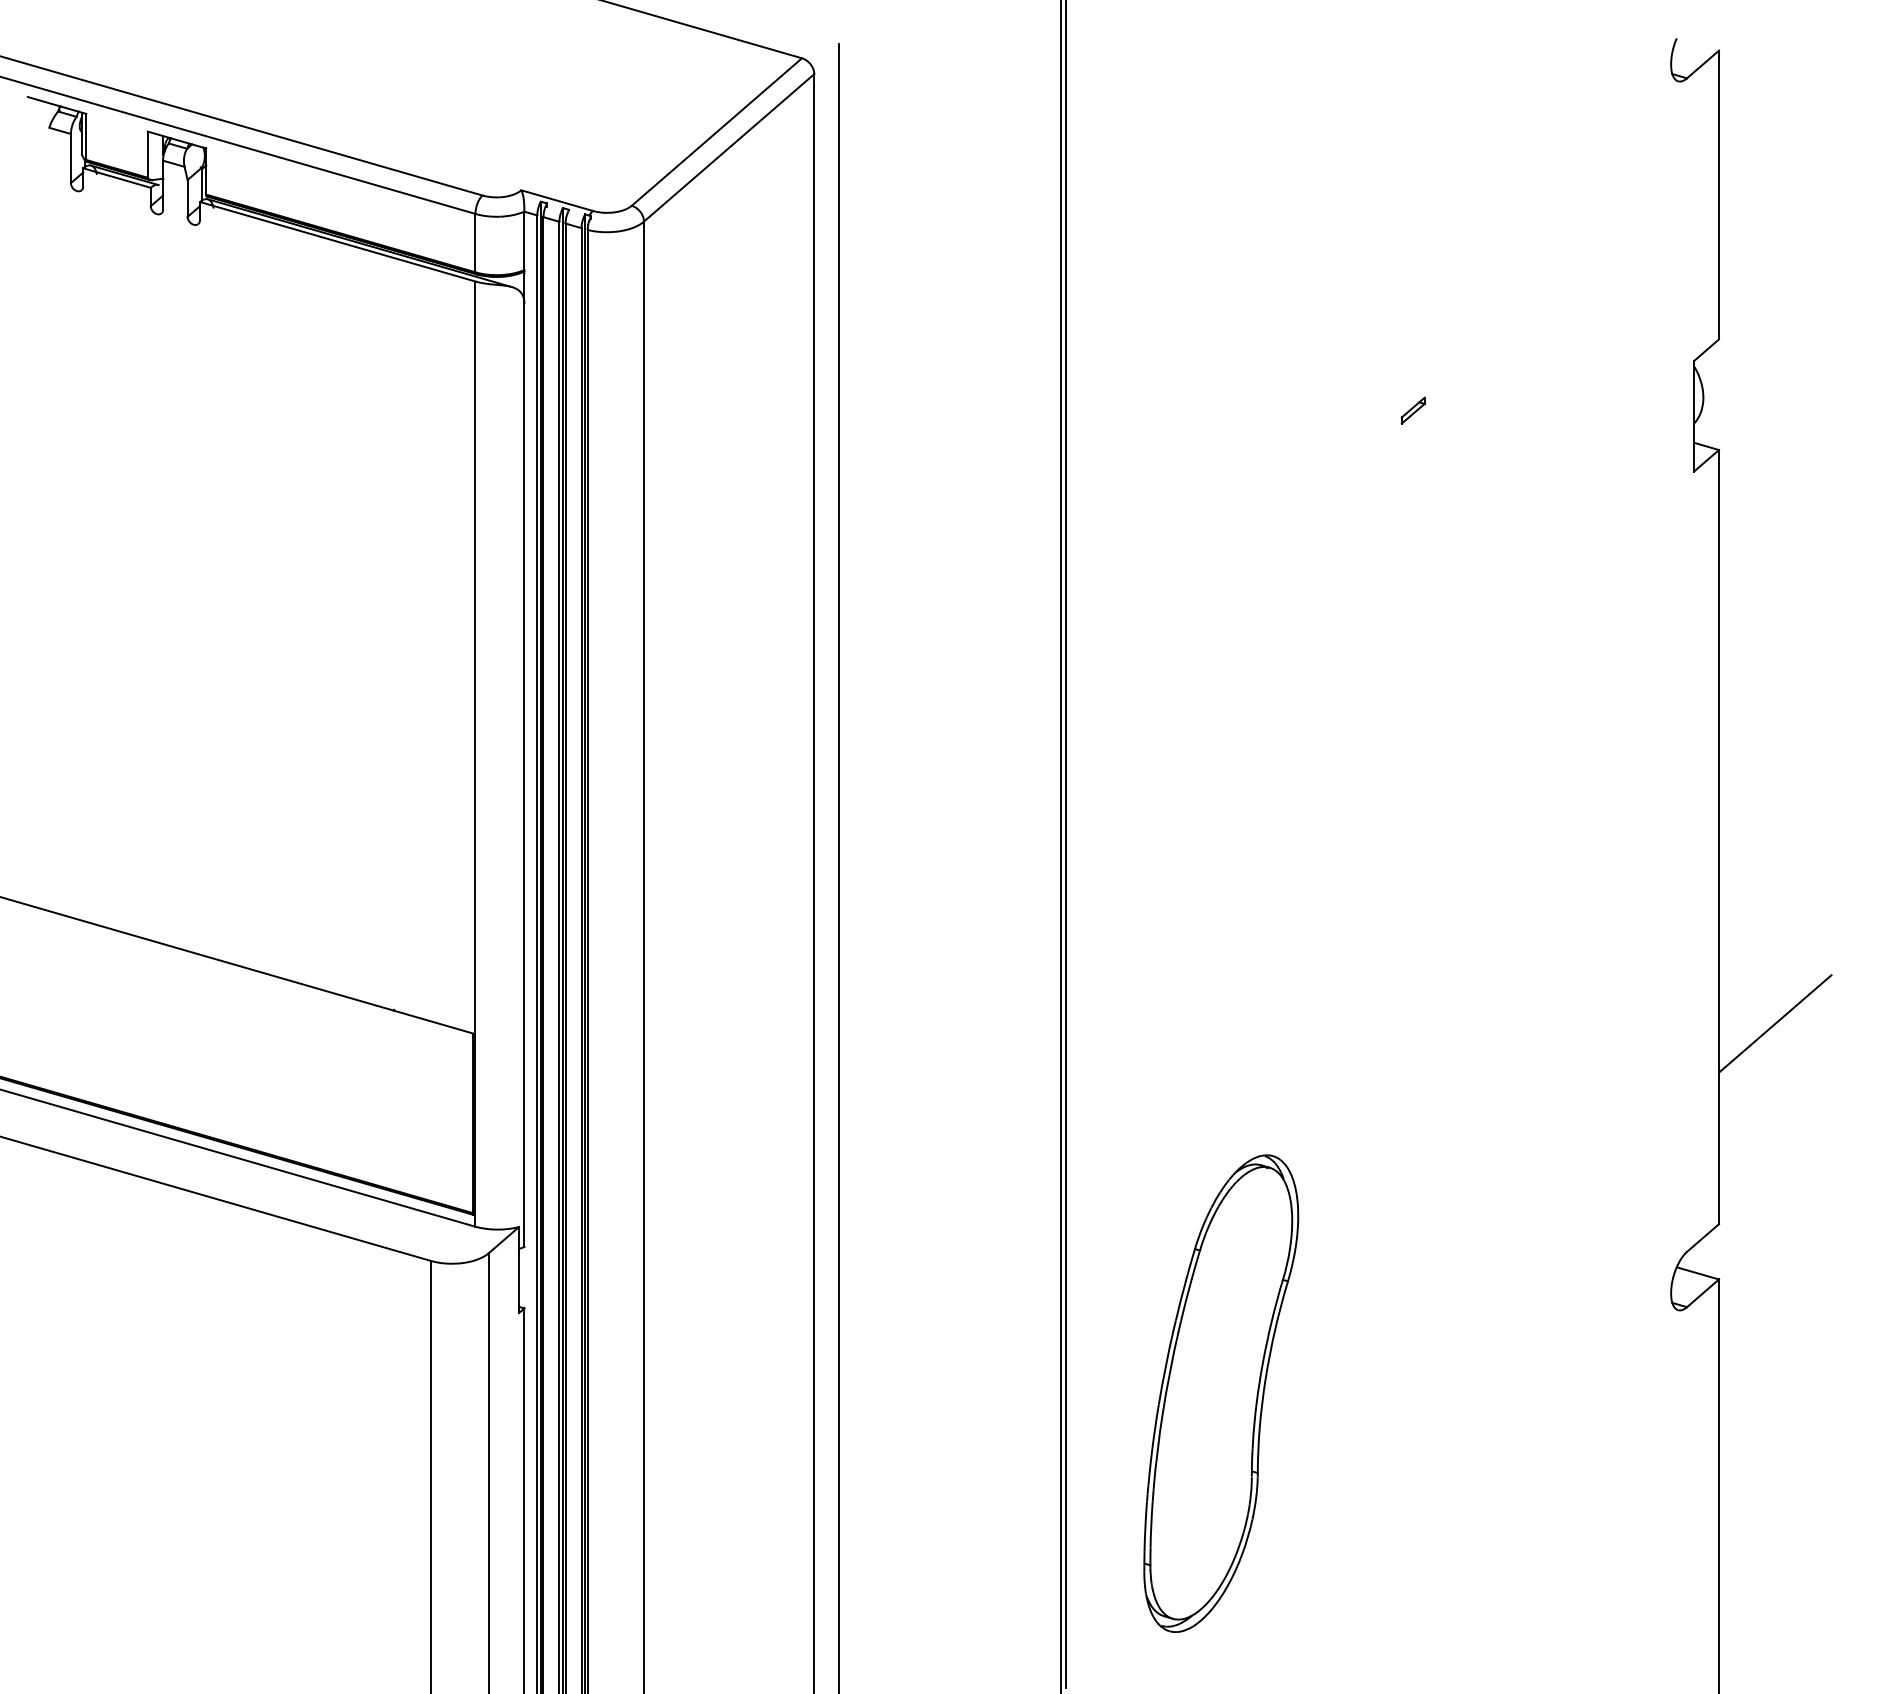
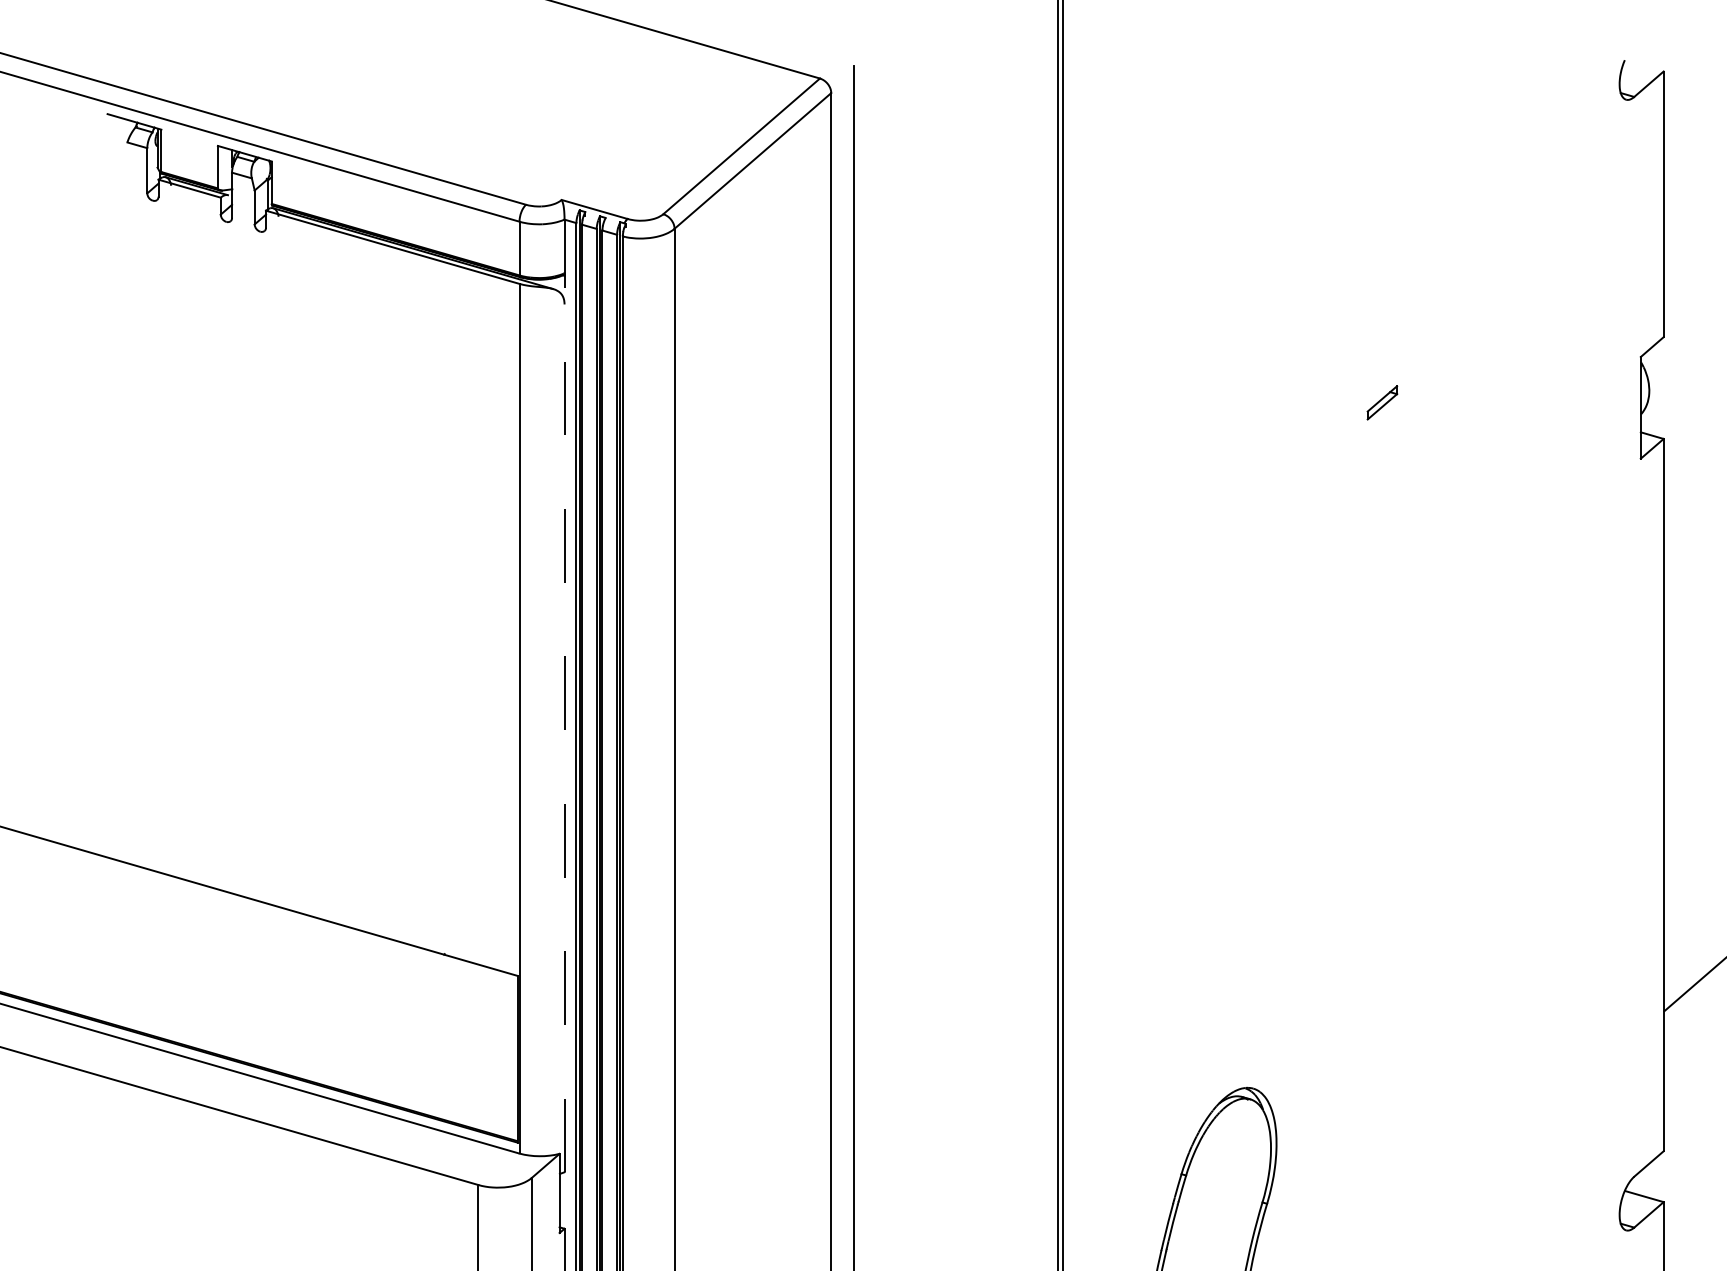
part: (1412, 410) -> (1381, 402), size x1.4
line: (524, 729) -> (564, 696), solid -> dashed

